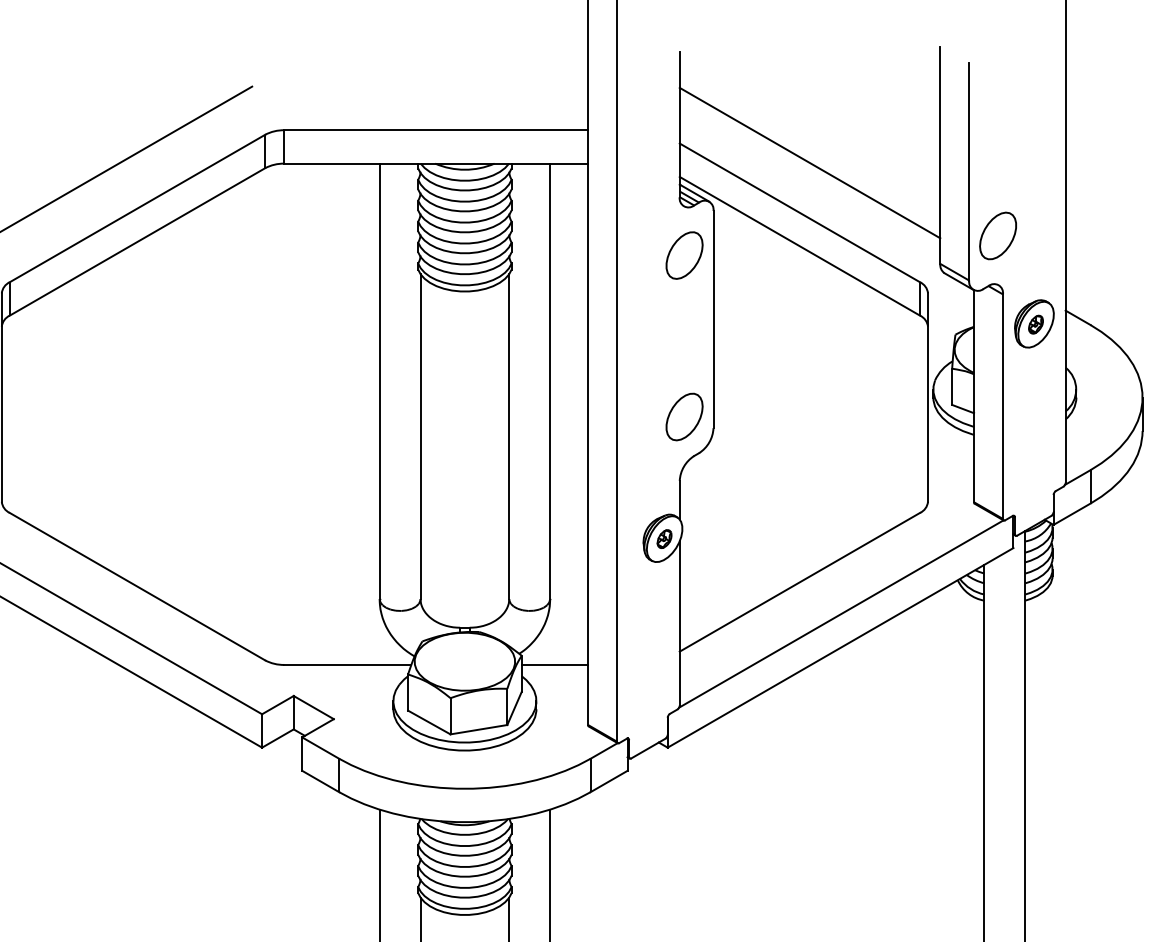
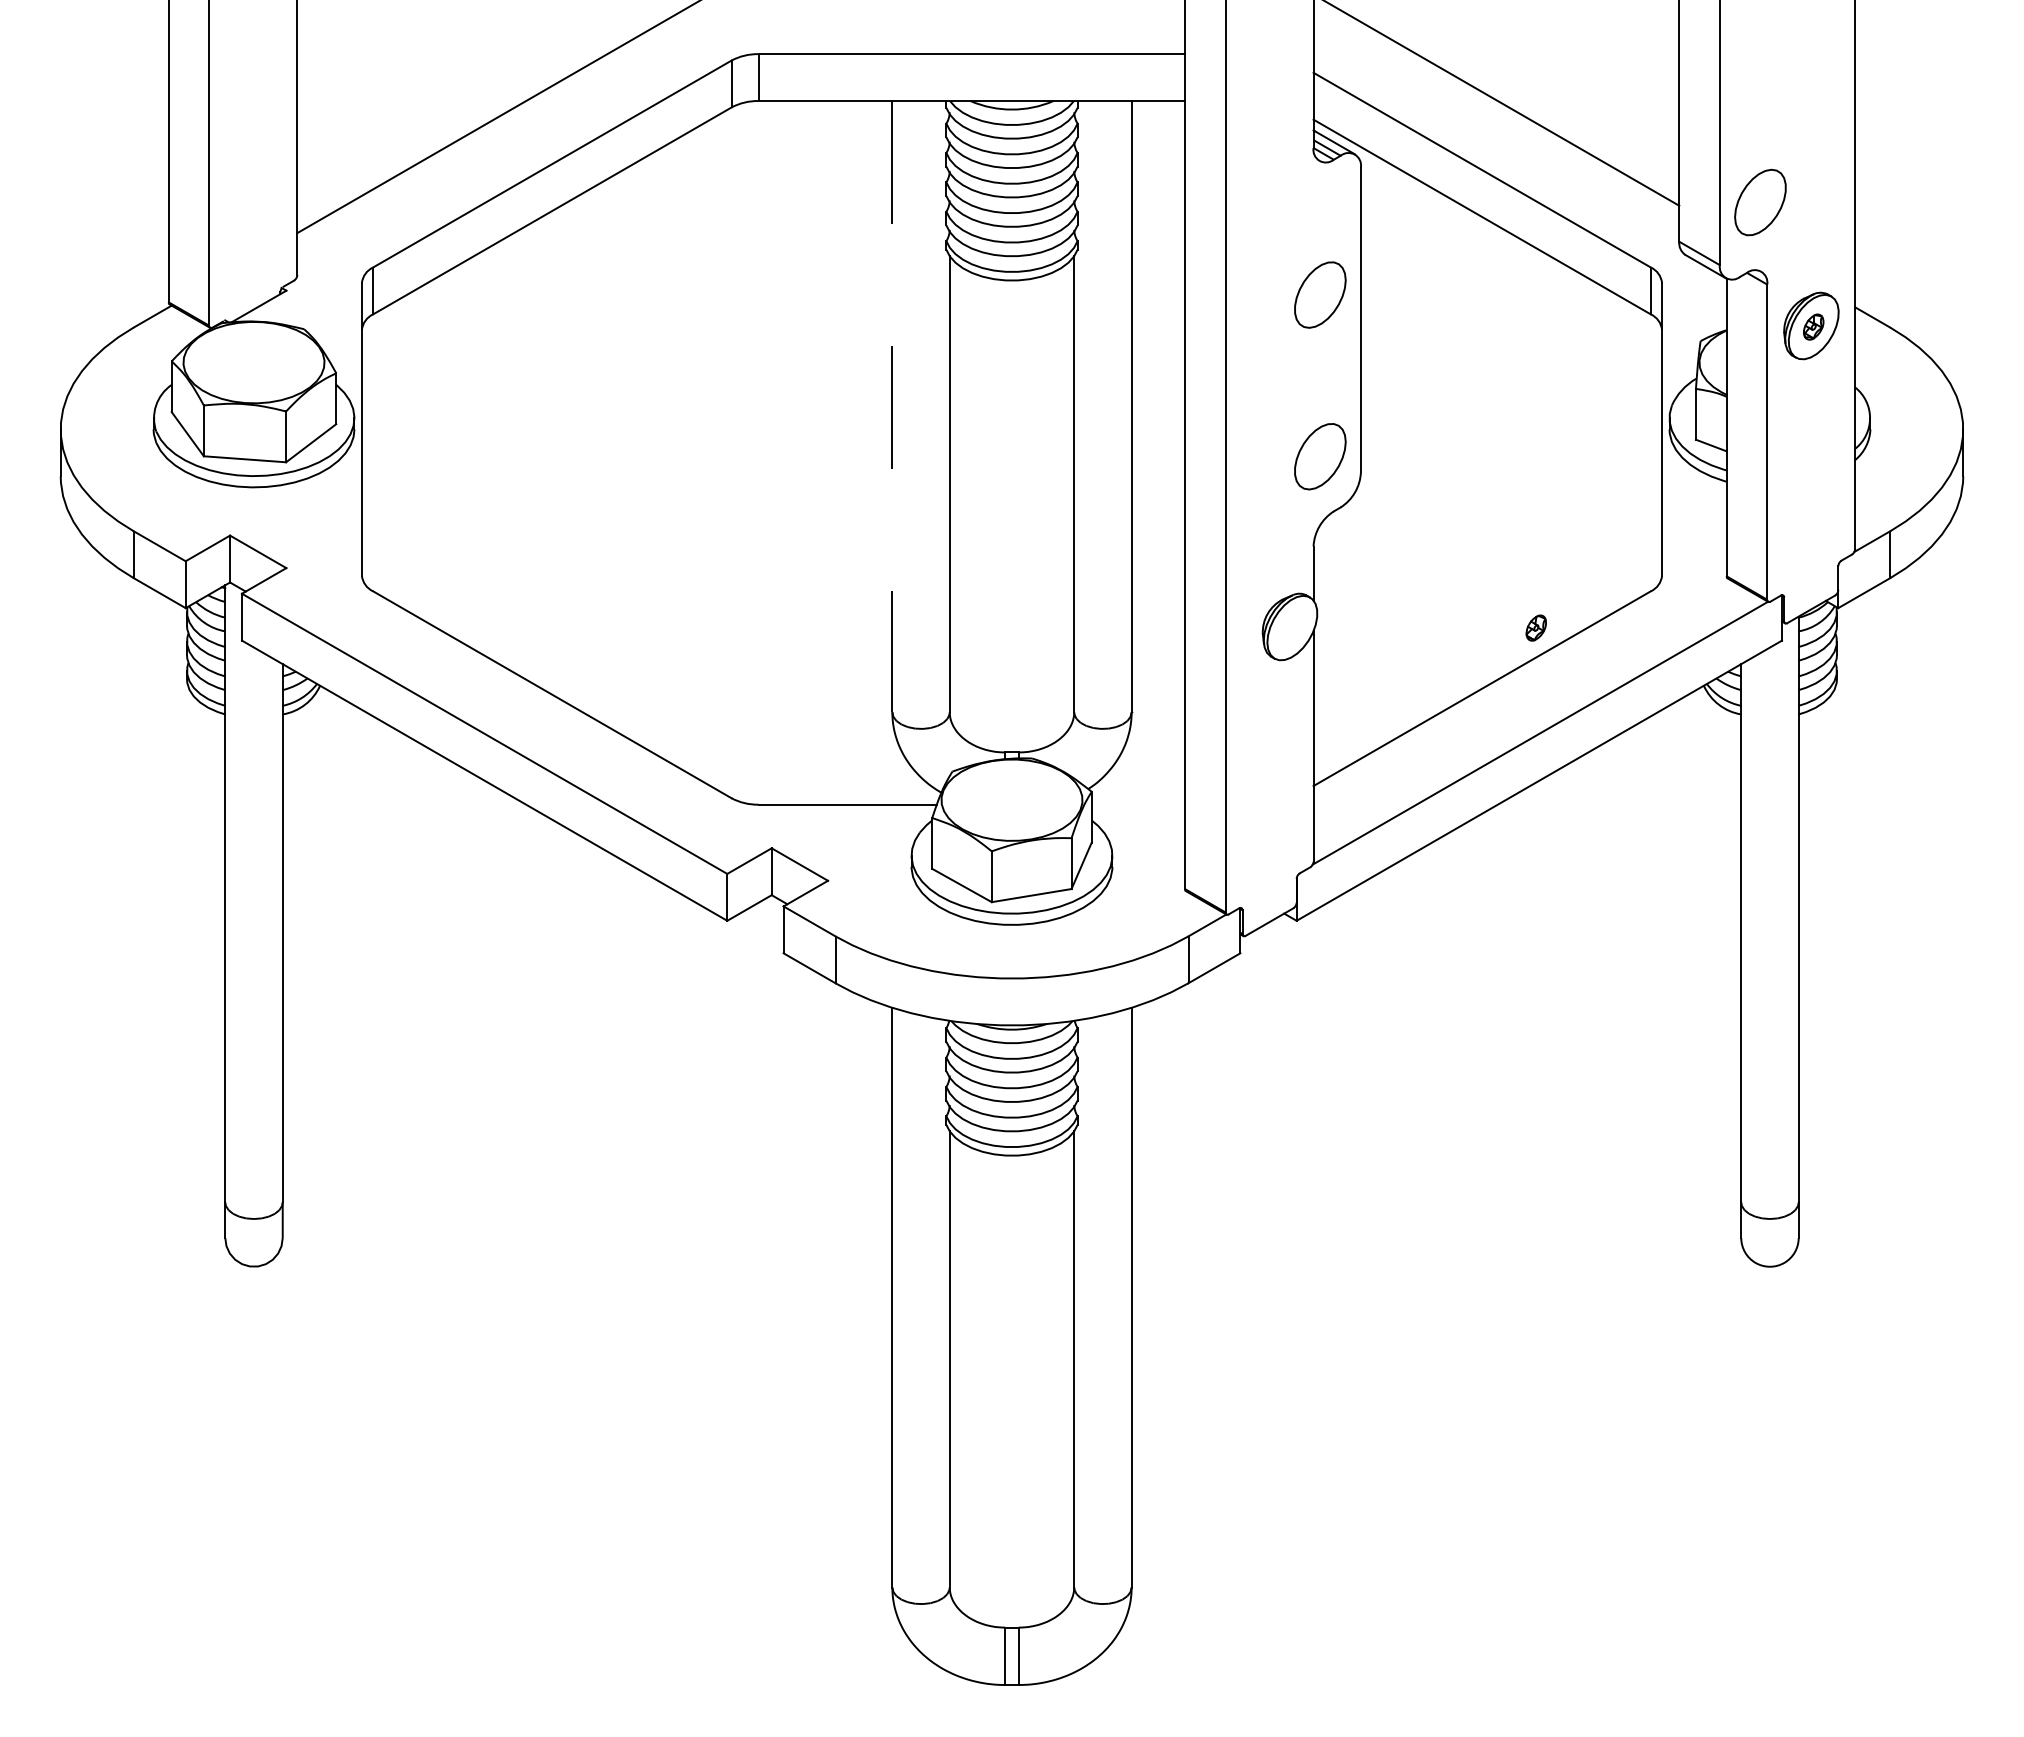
part: (684, 255) -> (1320, 294), moved
line: (379, 381) -> (892, 406), solid -> dashed
part: (664, 538) -> (1535, 627), moved
line: (554, 664) -> (1137, 804), removed

